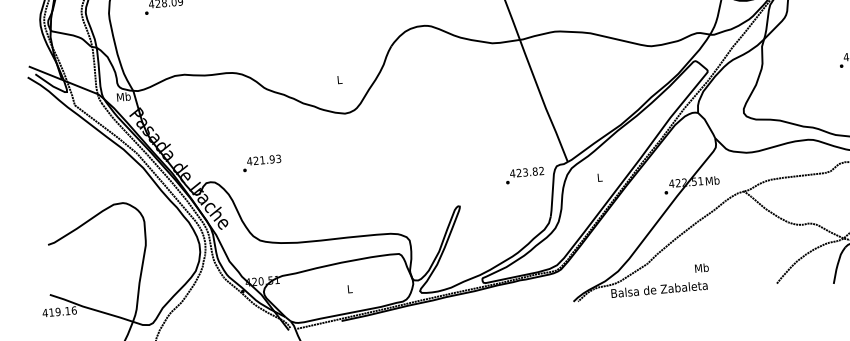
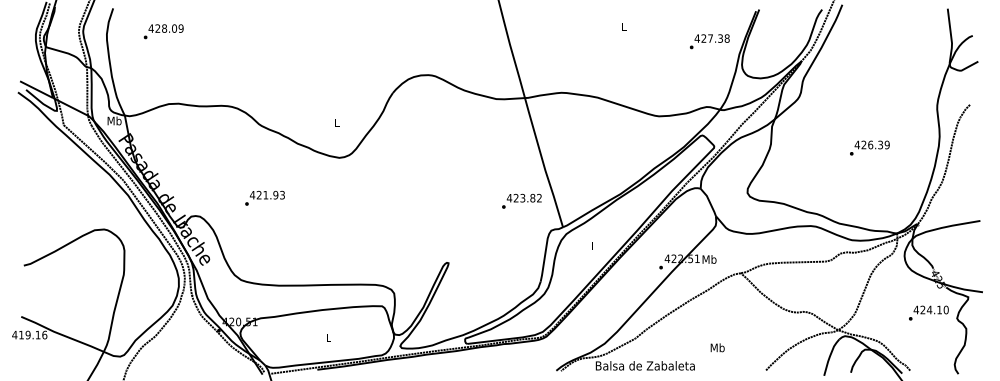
text: (261, 162) -> (264, 197), moved
text: (524, 174) -> (521, 200), moved
text: (701, 267) -> (717, 347), moved

